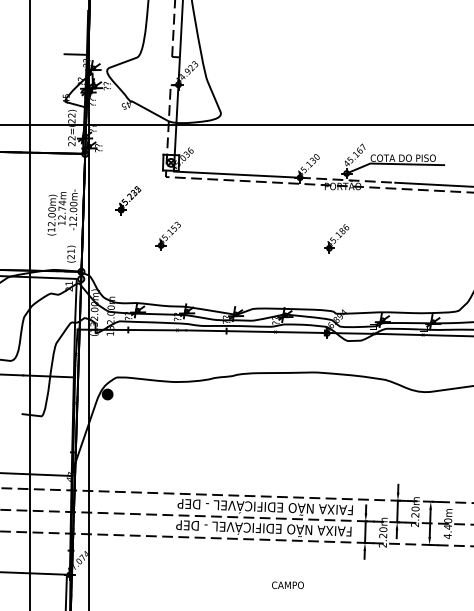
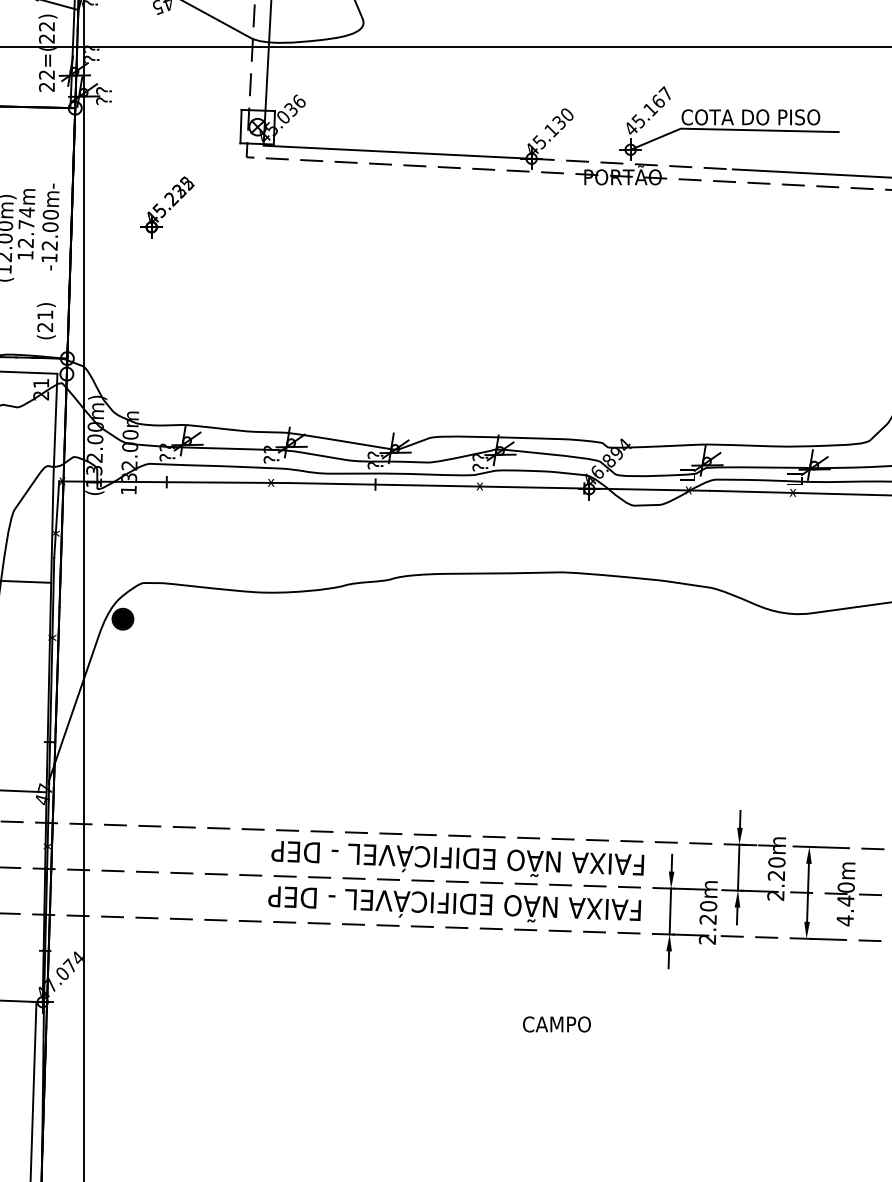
part: (167, 235) -> (250, 281), removed
part: (336, 238) -> (609, 287), removed
text: (287, 584) -> (555, 1022), moved

